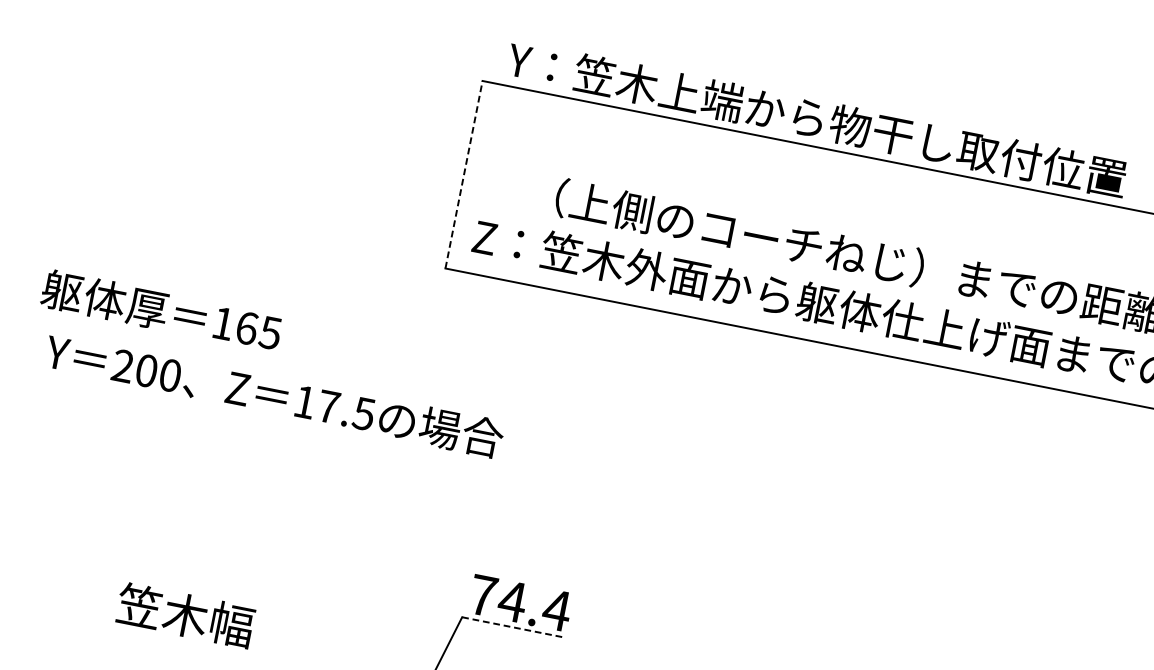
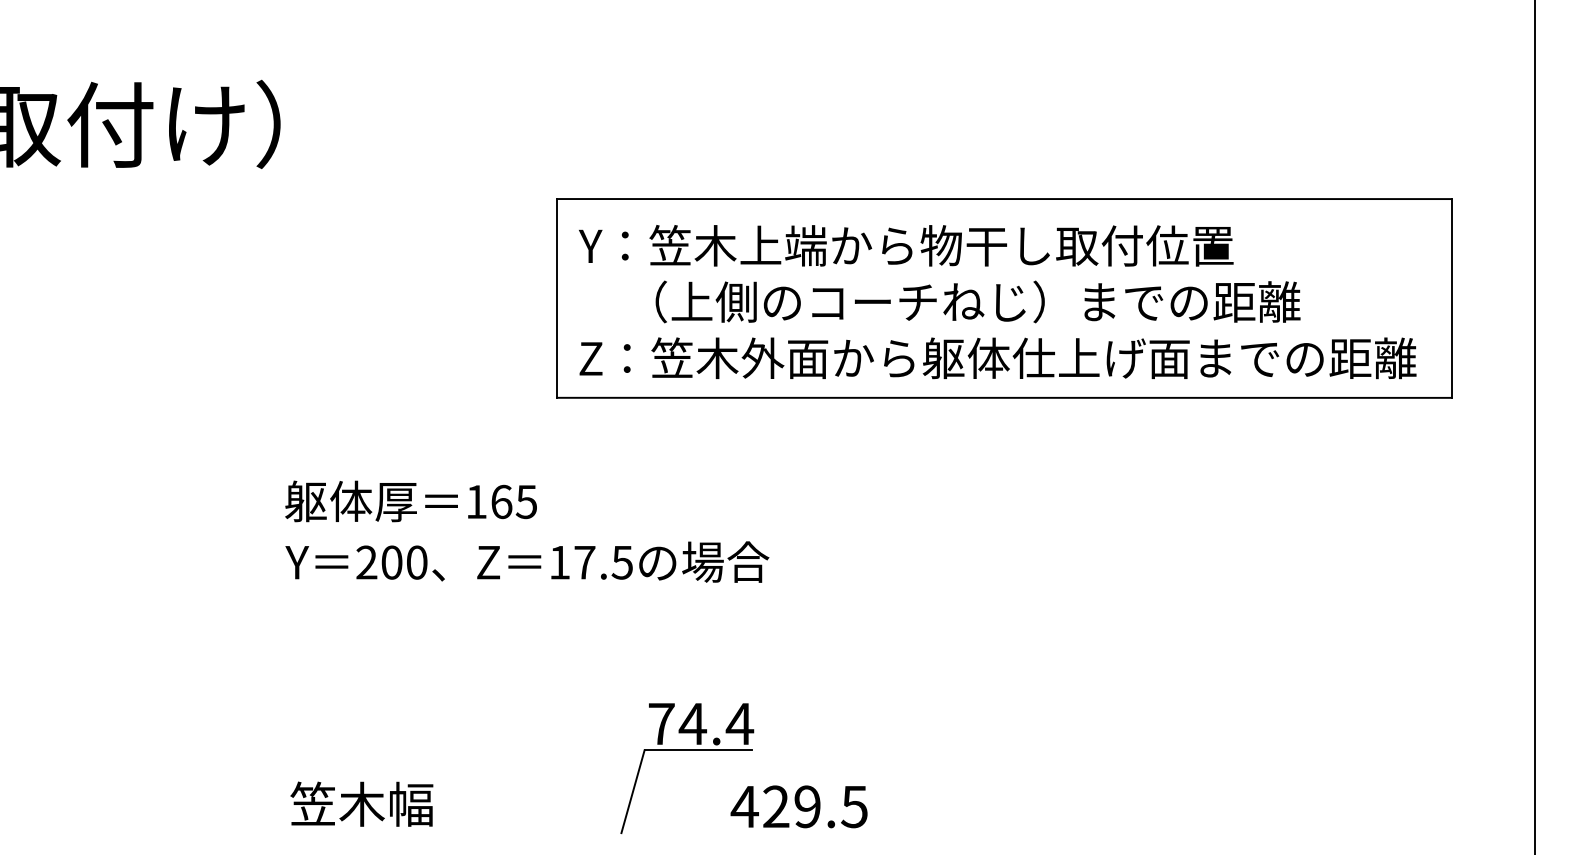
text: (817, 119) -> (906, 245), moved
line: (464, 173) -> (557, 297), dashed -> solid
text: (161, 310) -> (410, 501), moved
text: (274, 395) -> (527, 561), moved
line: (512, 627) -> (698, 750), dashed -> solid

